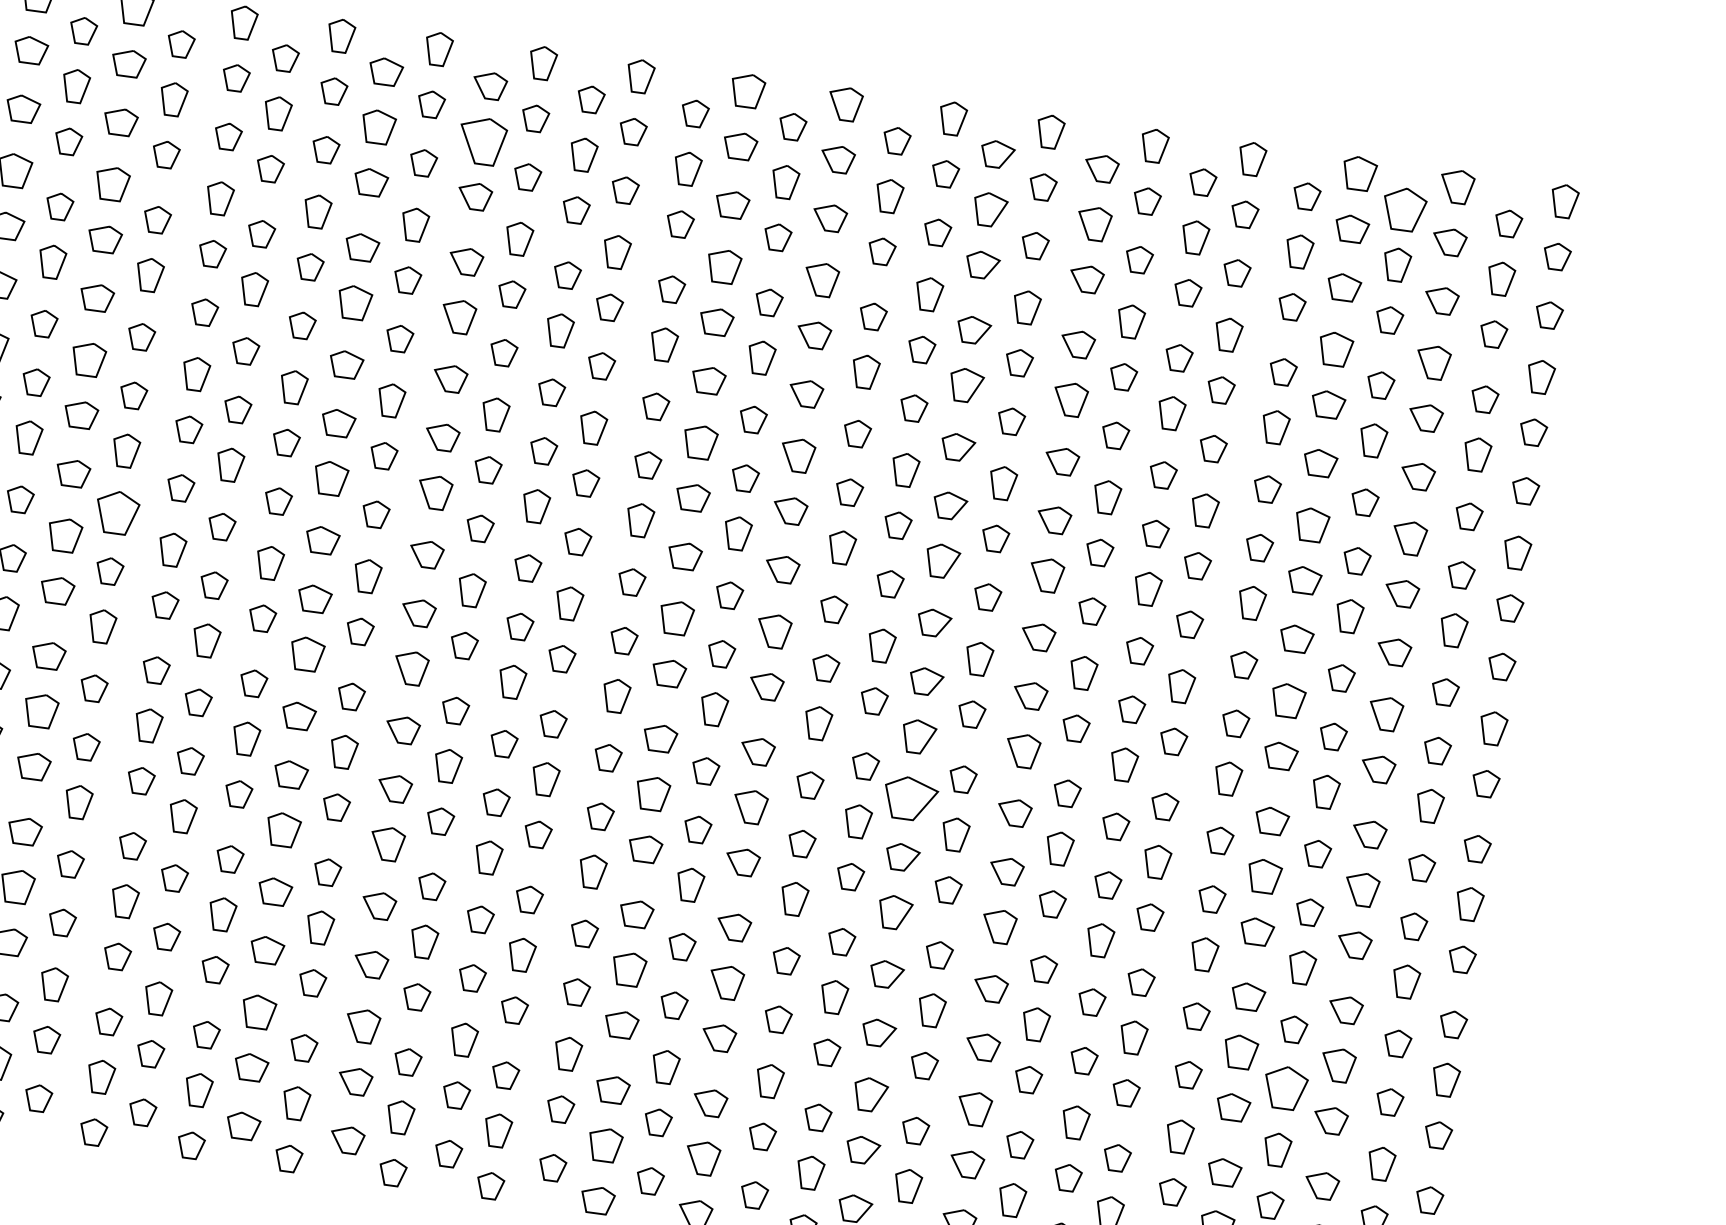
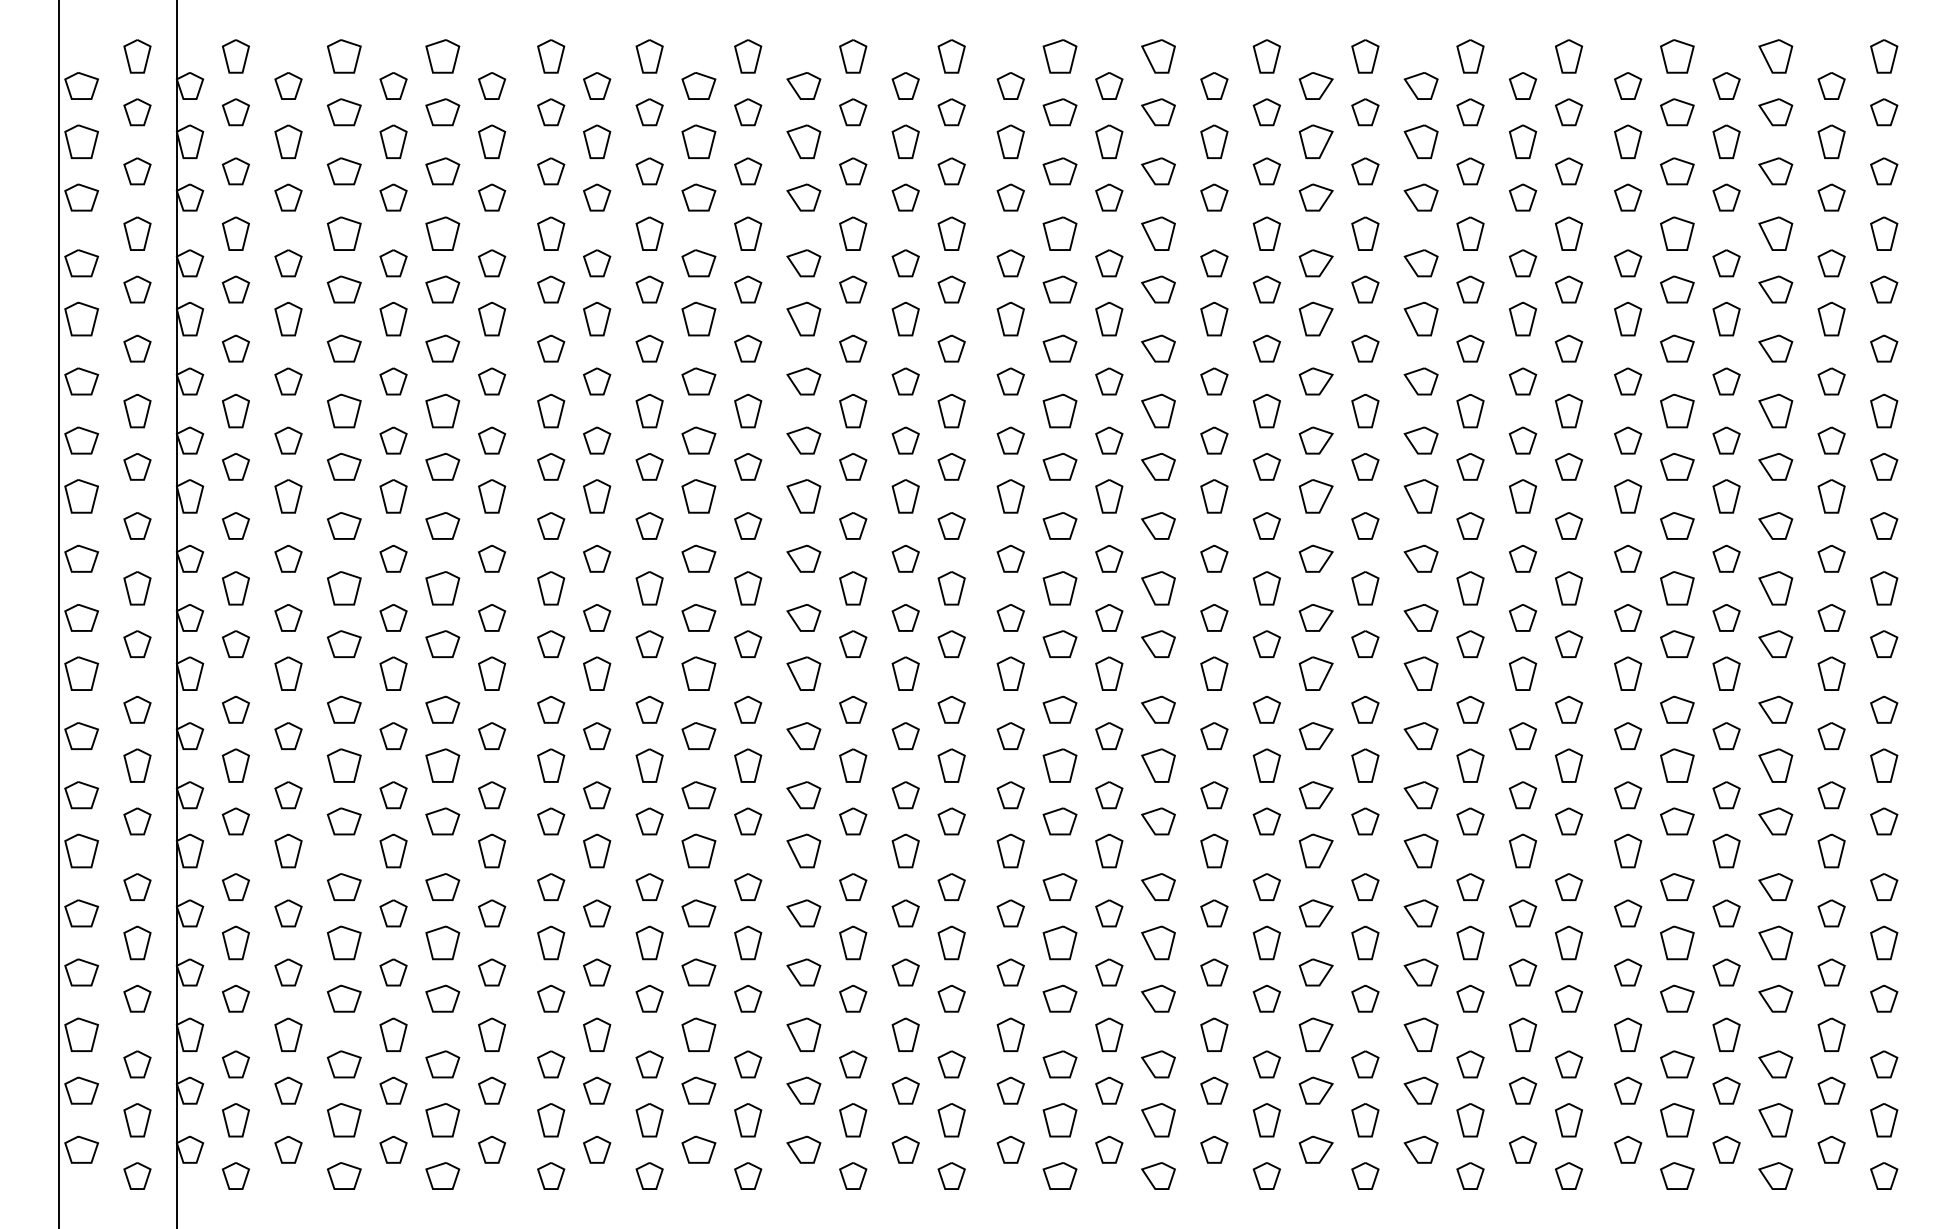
part: (482, 140) -> (803, 141), size x0.71
part: (1404, 209) -> (1726, 85), size x0.62
part: (118, 512) -> (492, 558), size x0.62
part: (909, 798) -> (1315, 735), size x0.62
part: (1285, 1088) -> (1726, 972), size x0.62

